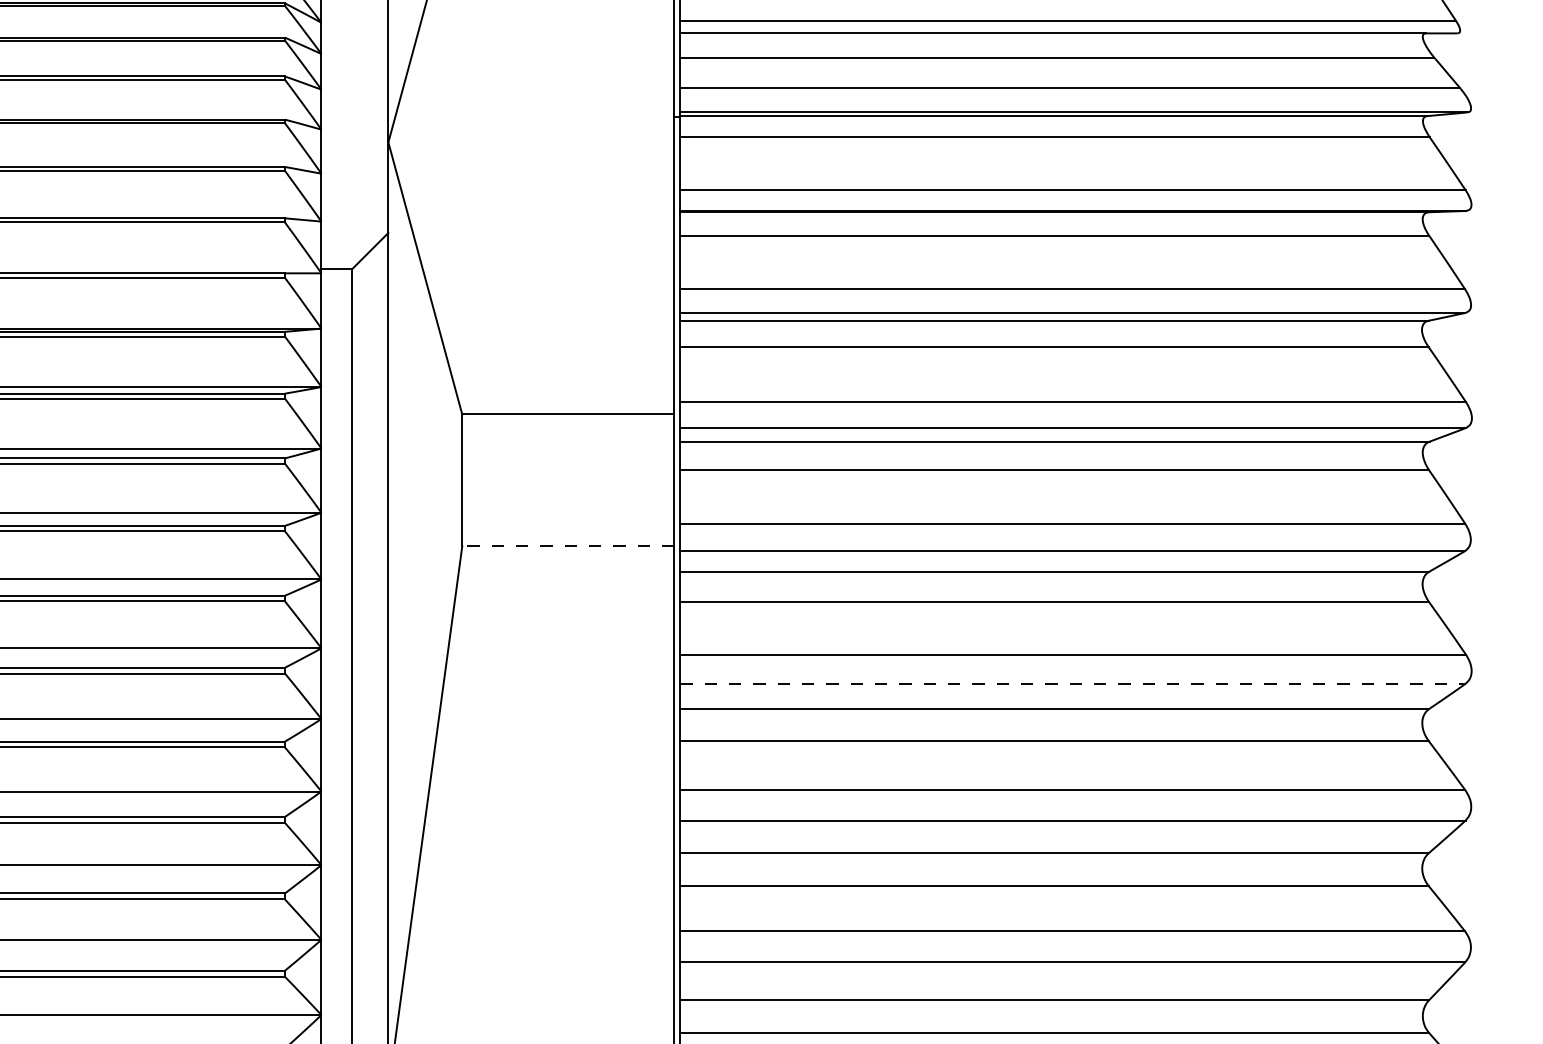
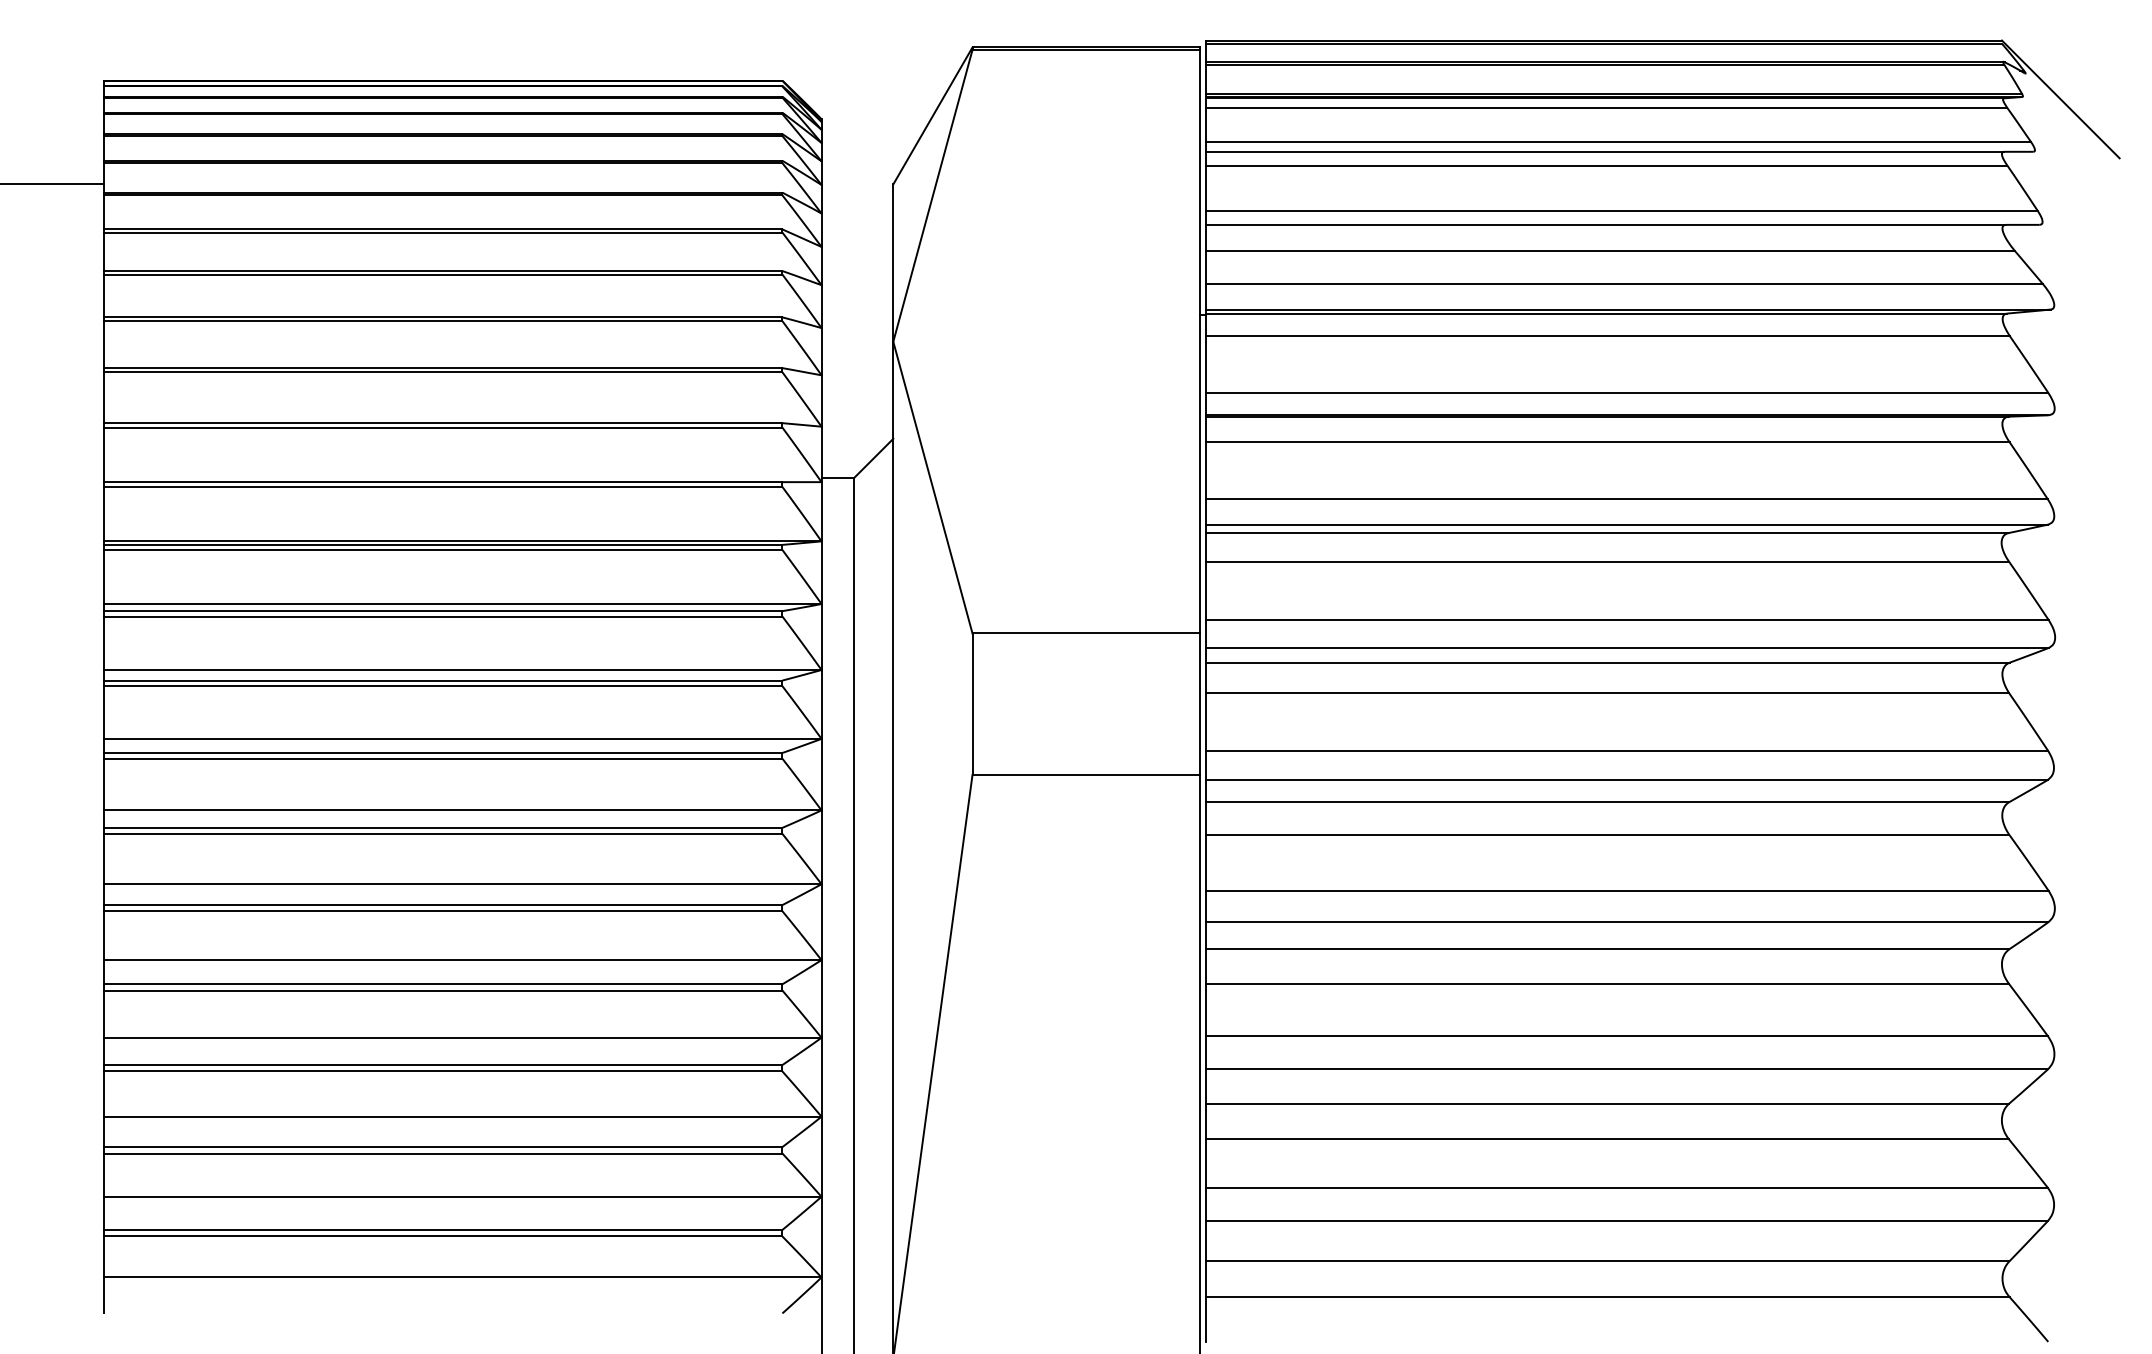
line: (568, 546) -> (1086, 775), dashed -> solid
line: (1073, 684) -> (1627, 922), dashed -> solid

